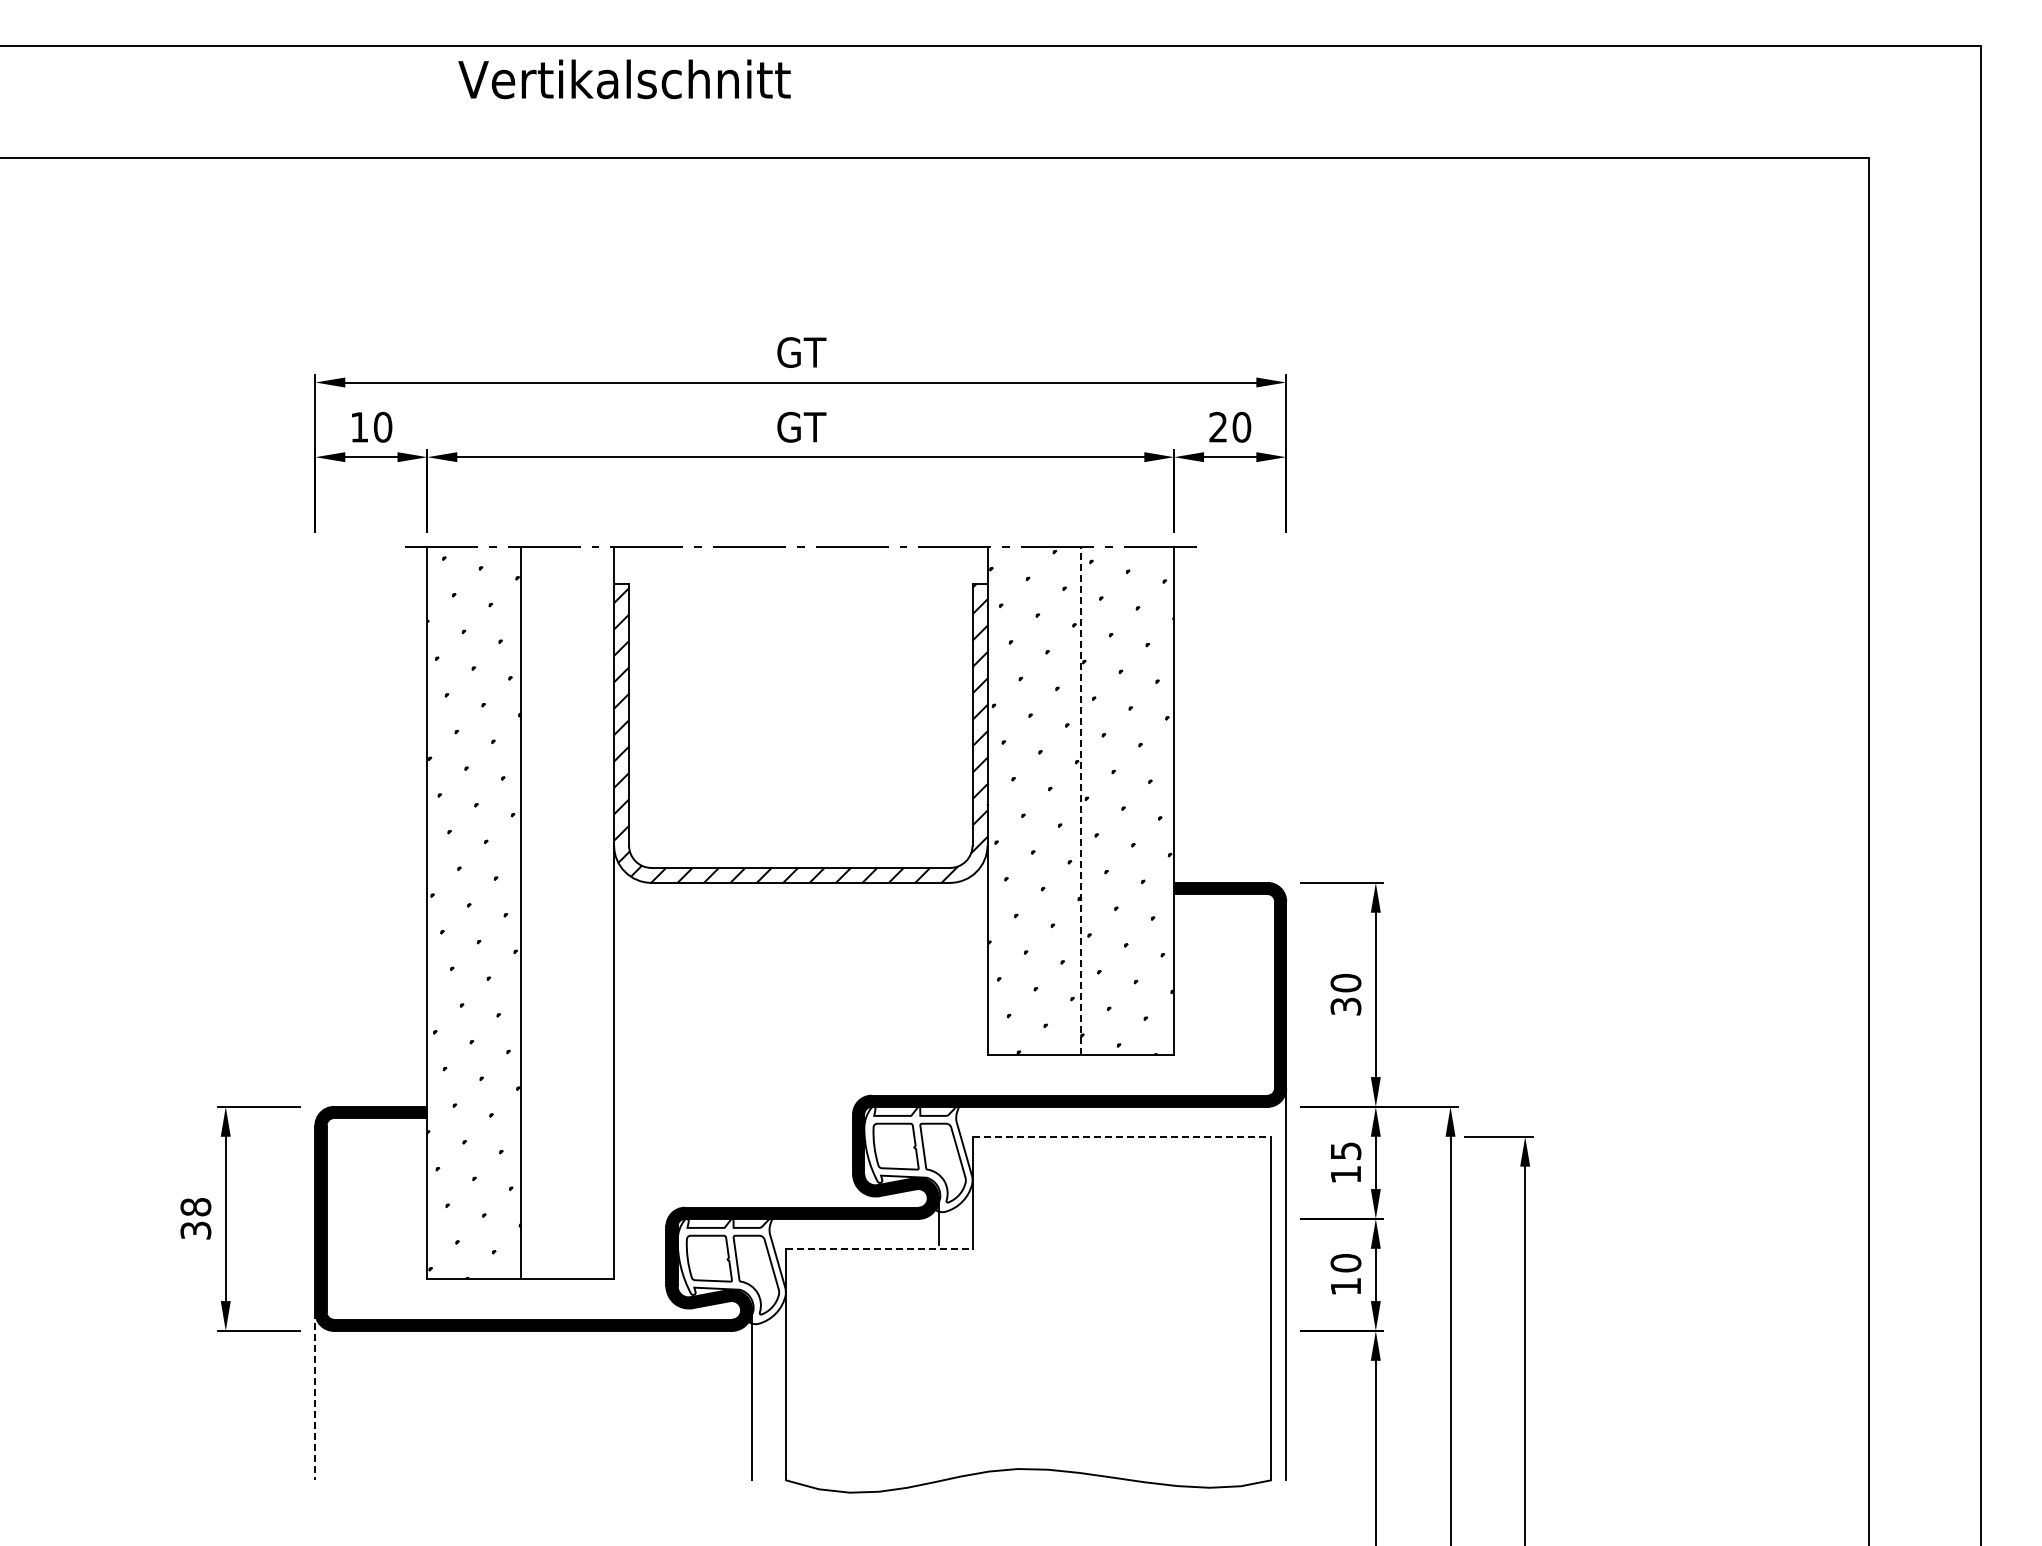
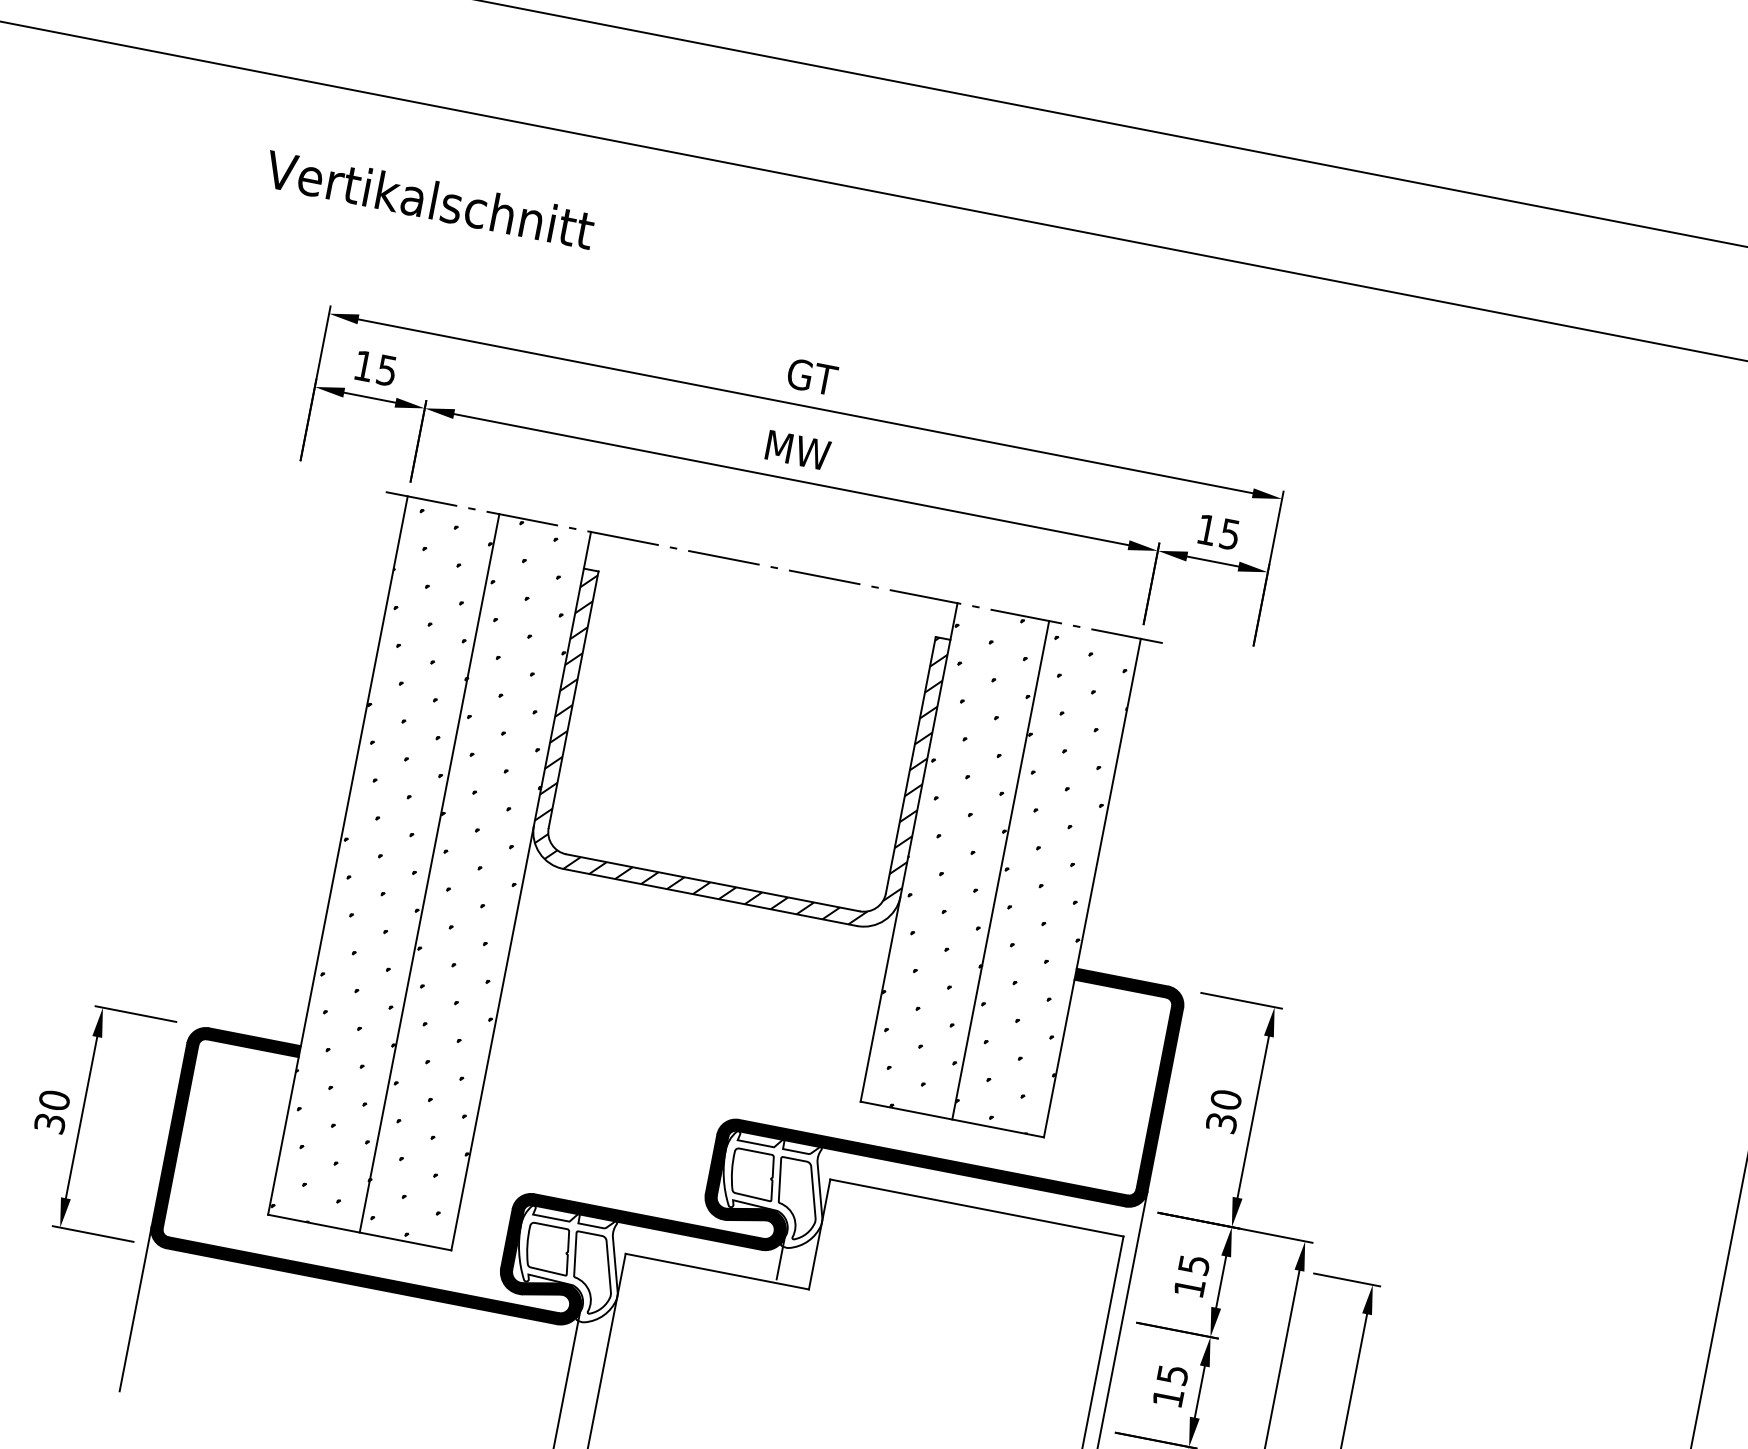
text: (624, 79) -> (429, 199), moved
text: (382, 426) -> (386, 369), 10 -> 15
text: (801, 426) -> (797, 449), GT -> MW
text: (1230, 426) -> (1219, 531), 20 -> 15
line: (1080, 800) -> (1000, 869), dashed -> solid
hatch: (567, 911) -> (475, 881), added
line: (1122, 1136) -> (977, 1207), dashed -> solid
text: (196, 1207) -> (55, 1100), 38 -> 30
line: (879, 1248) -> (717, 1271), dashed -> solid
text: (1345, 1263) -> (1172, 1375), 10 -> 15
line: (315, 1396) -> (135, 1309), dashed -> solid

